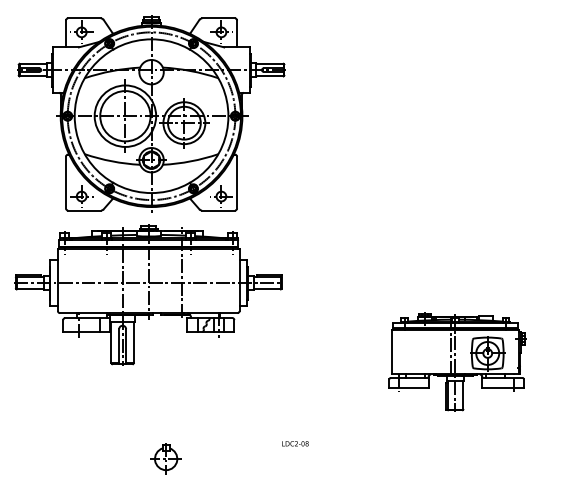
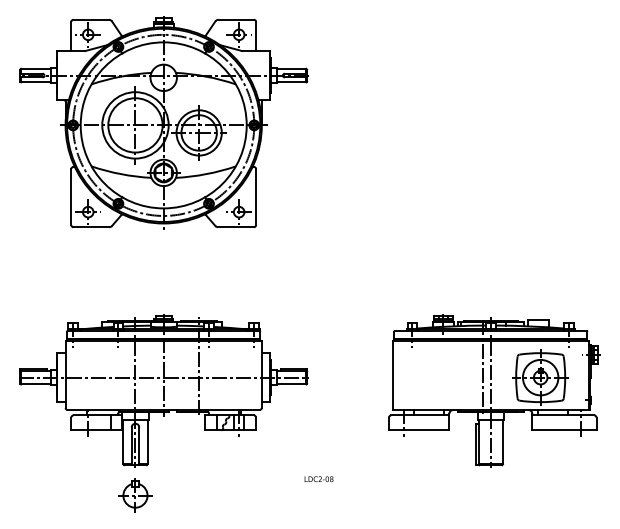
part: (148, 294) -> (163, 390), moved
part: (457, 361) -> (494, 390), size x1.43
part: (166, 458) -> (135, 495), moved

